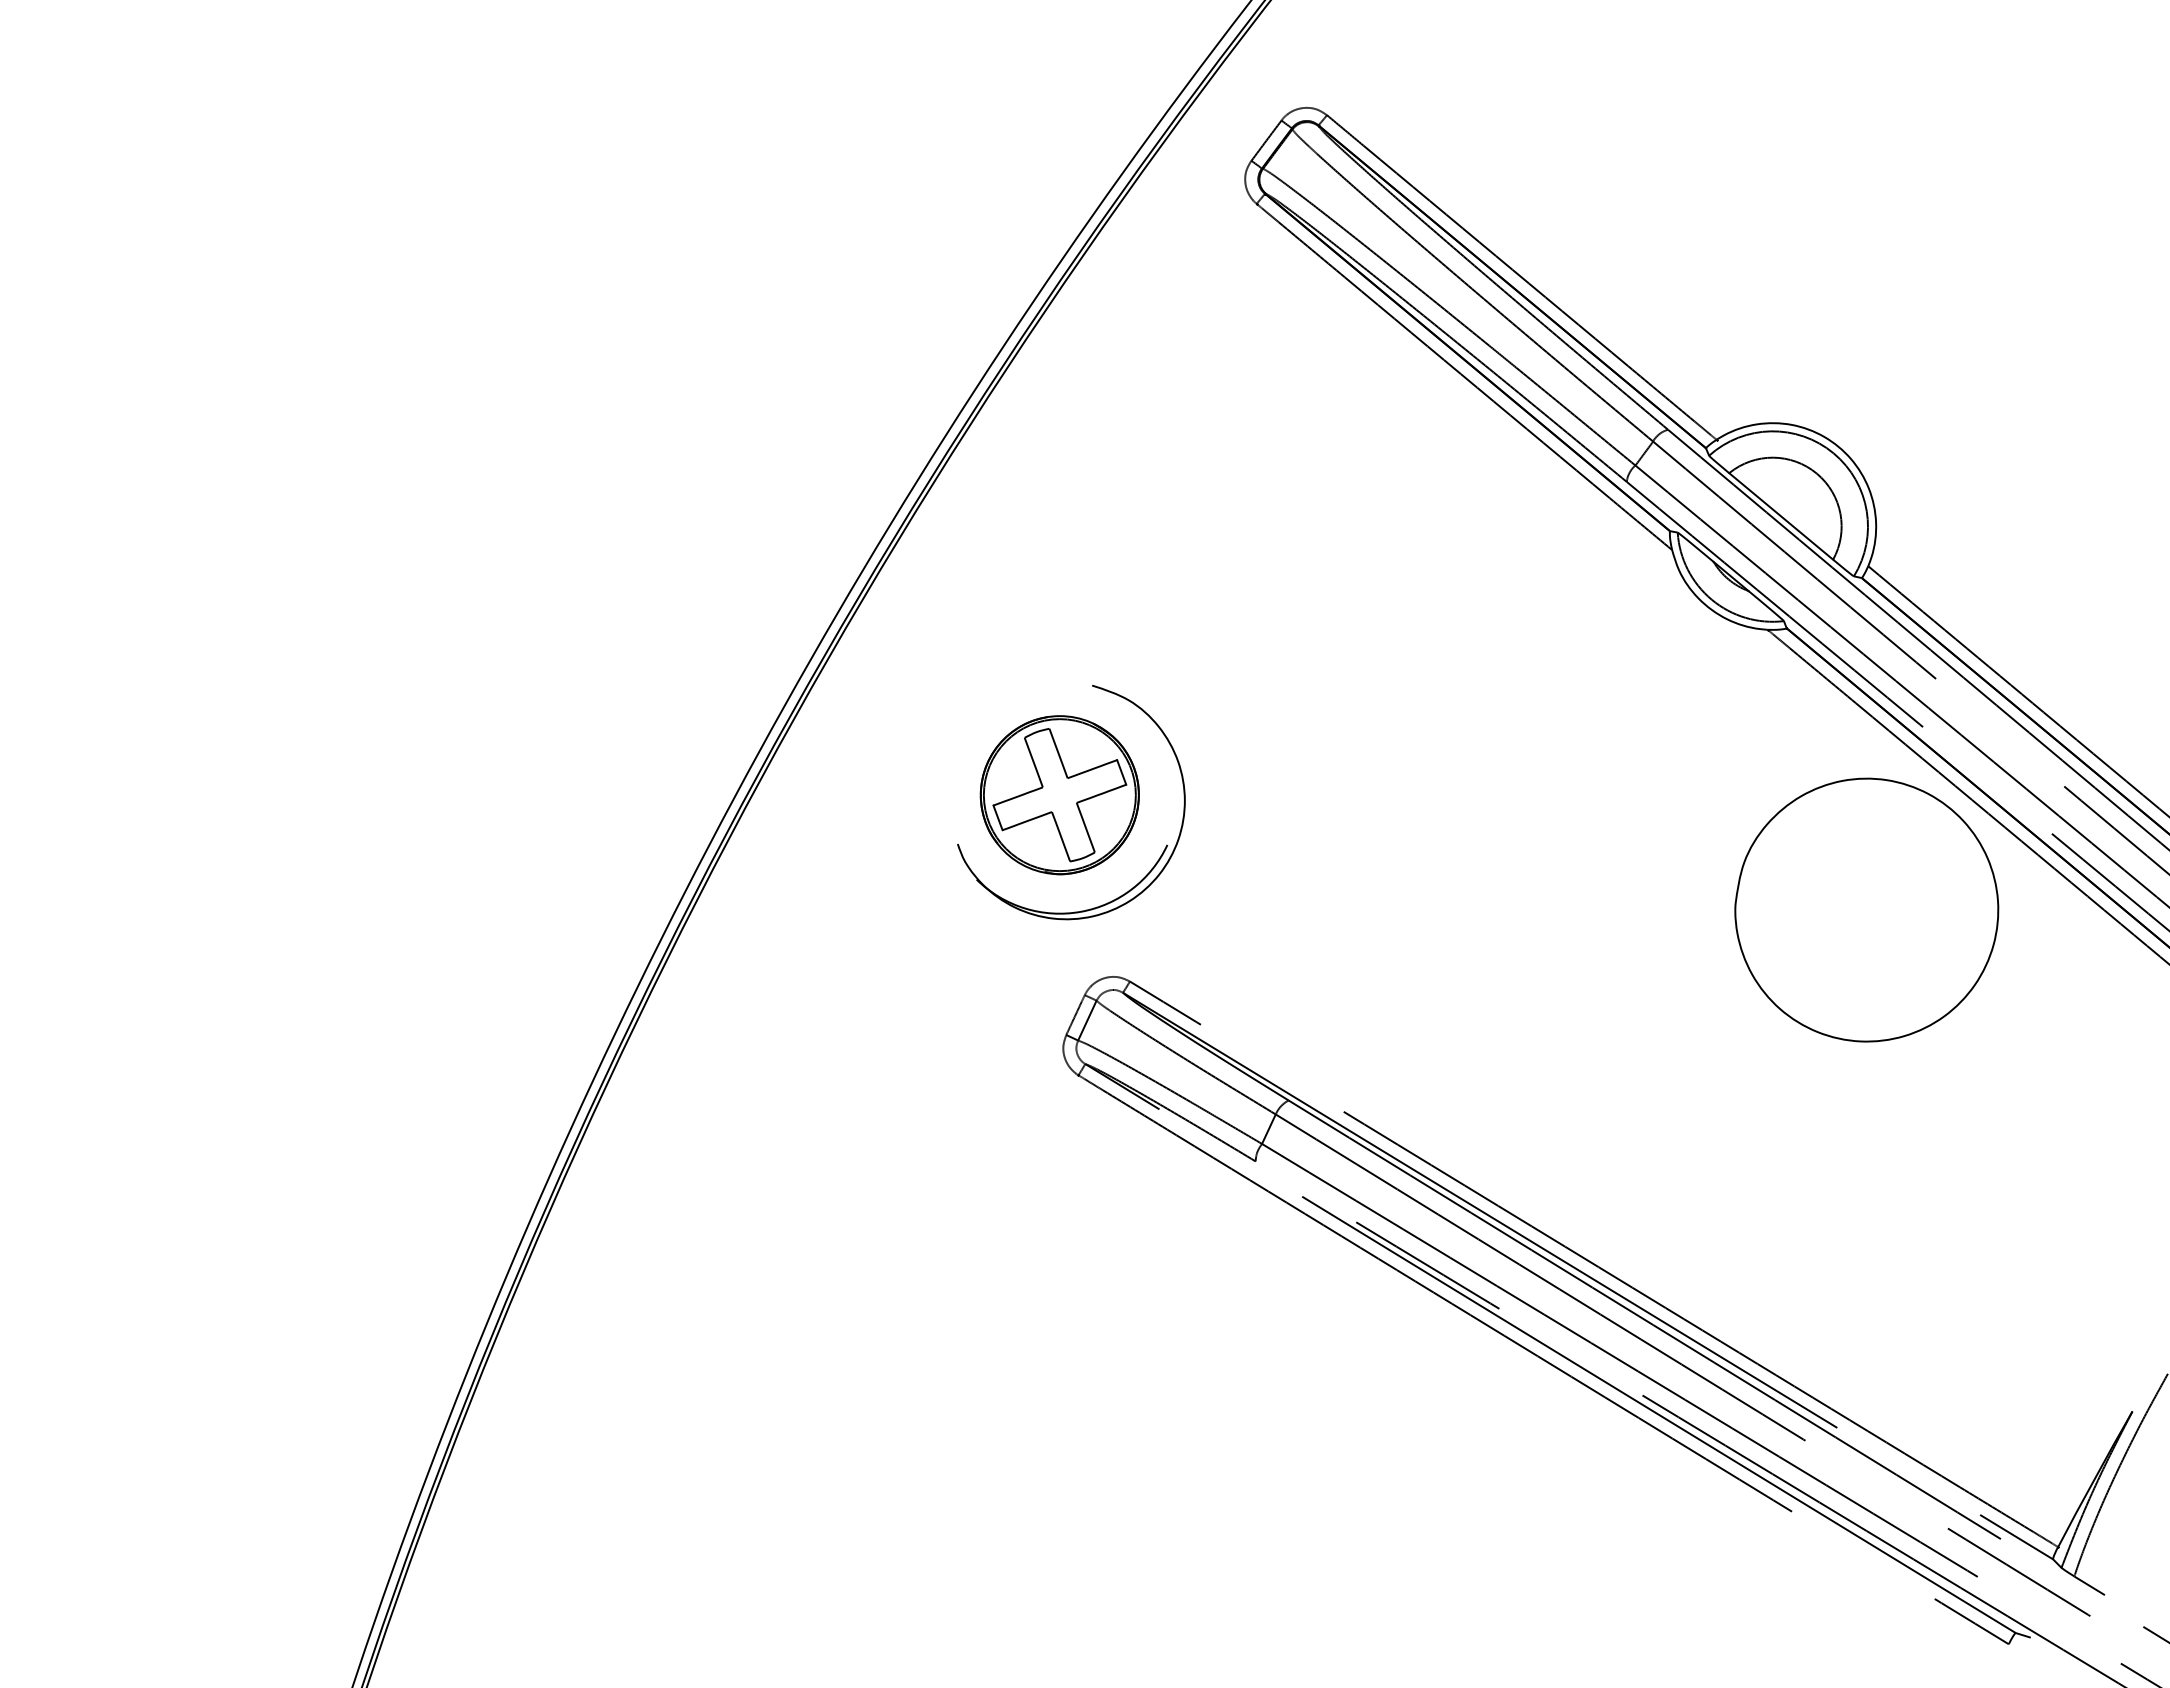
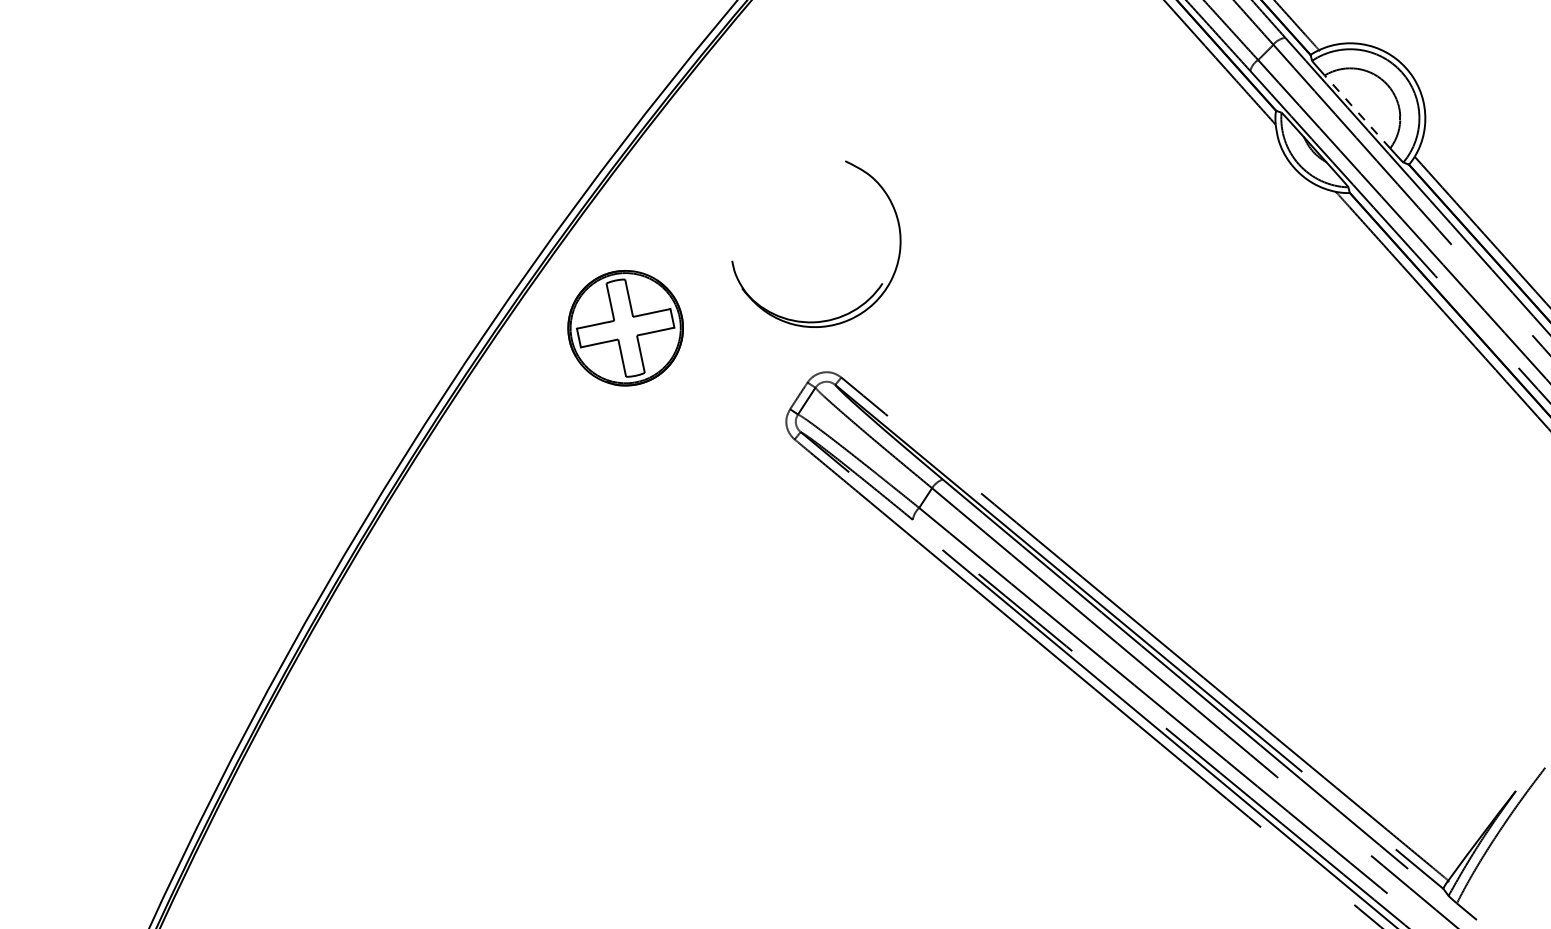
line: (1781, 516) -> (1357, 112), solid -> dashed
part: (1059, 795) -> (625, 328), moved
part: (1866, 909) -> (1377, 402), removed

